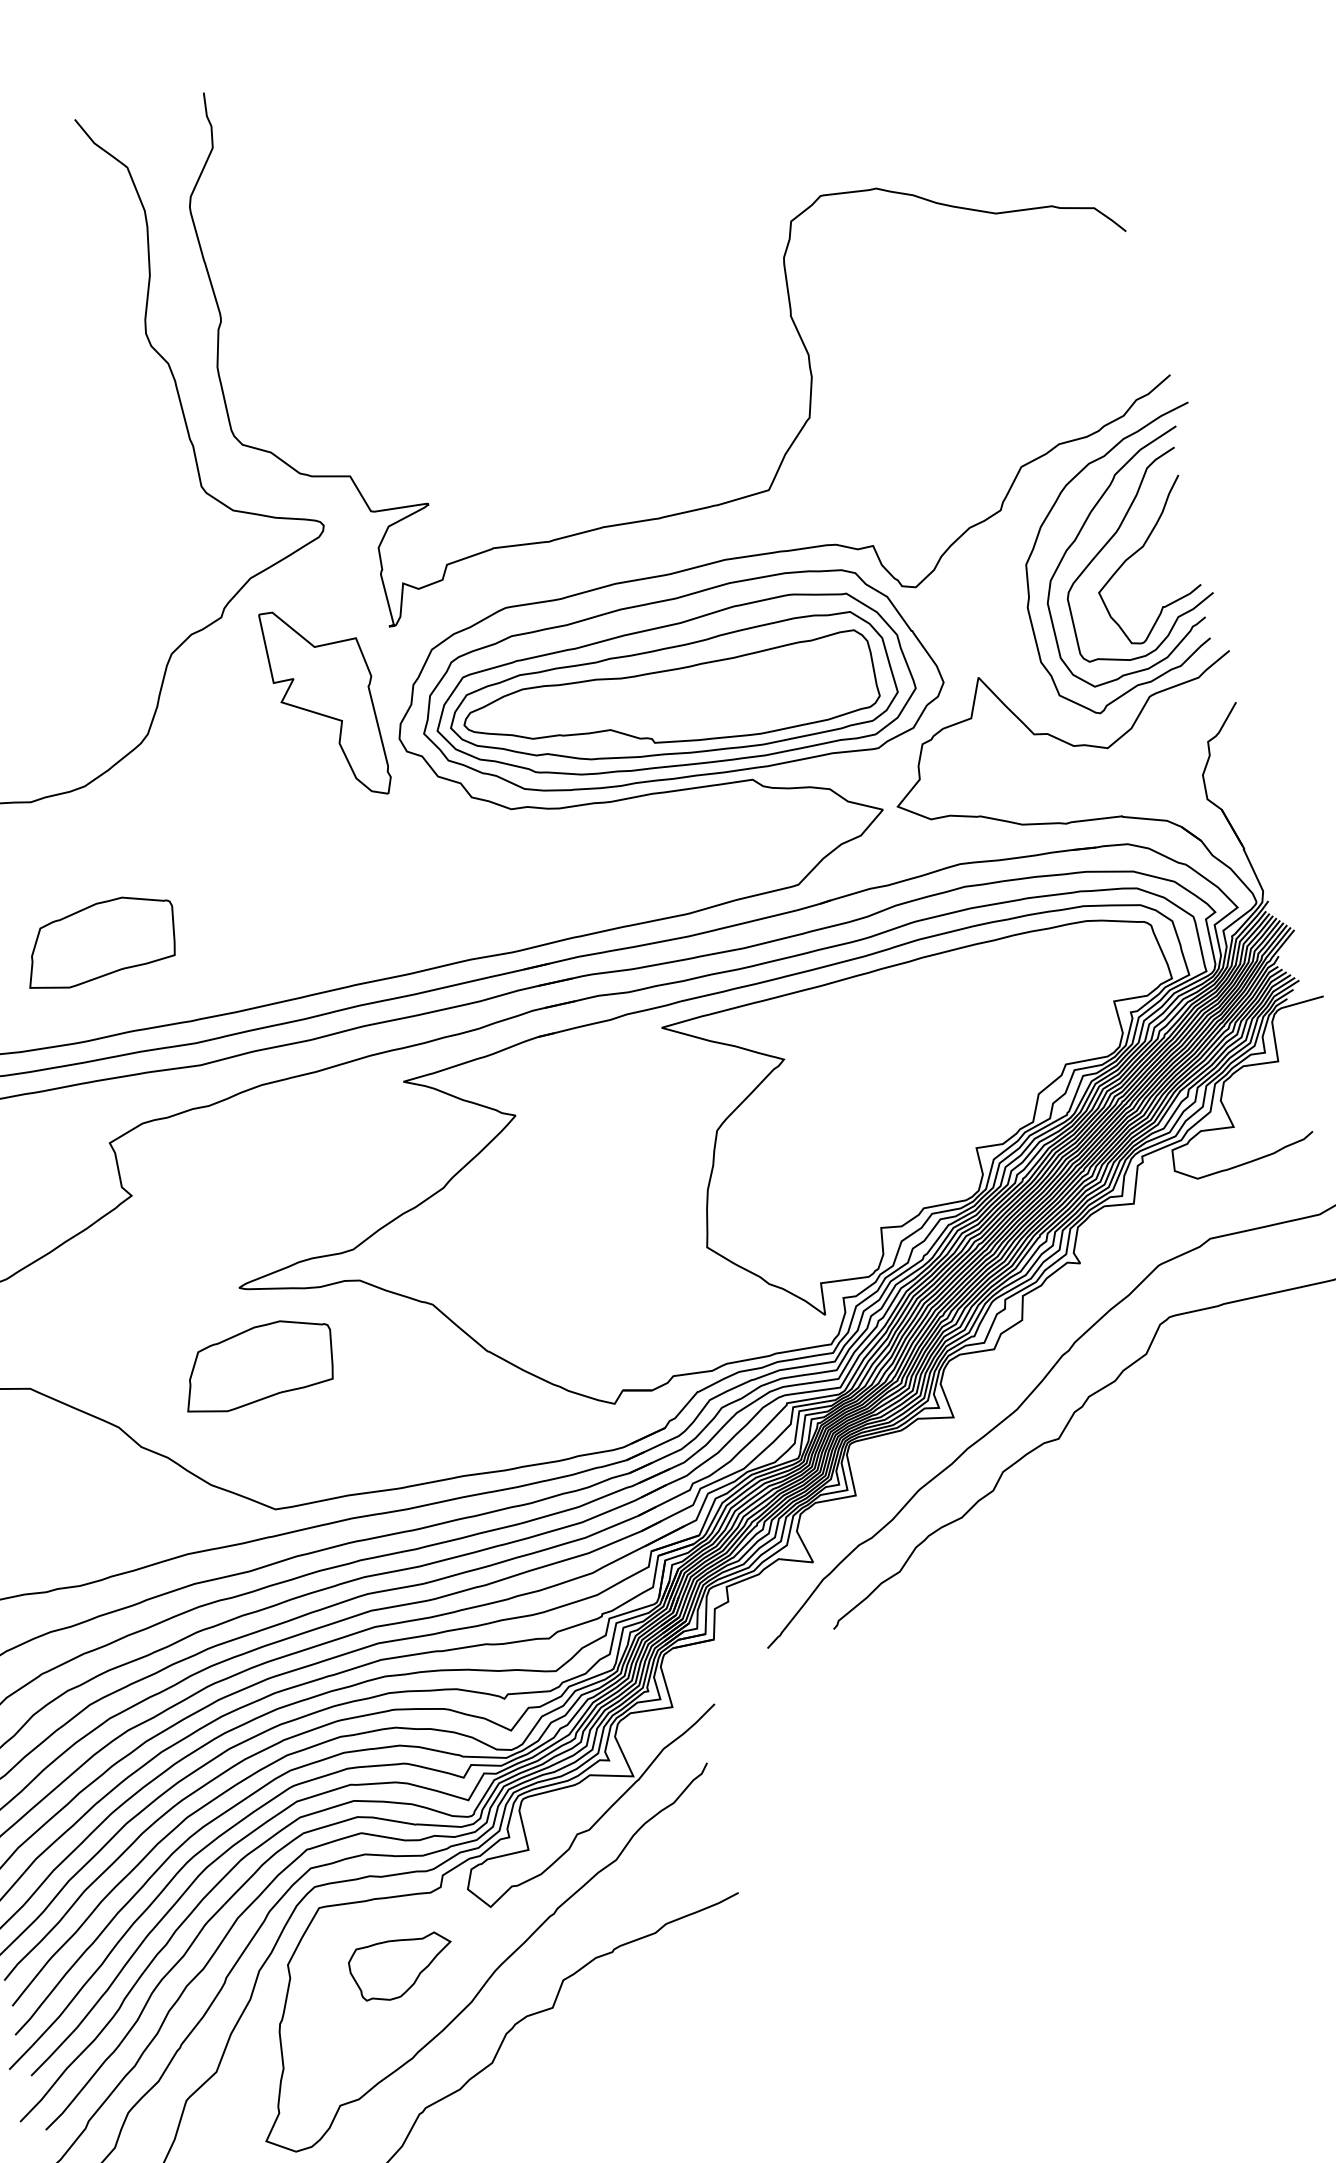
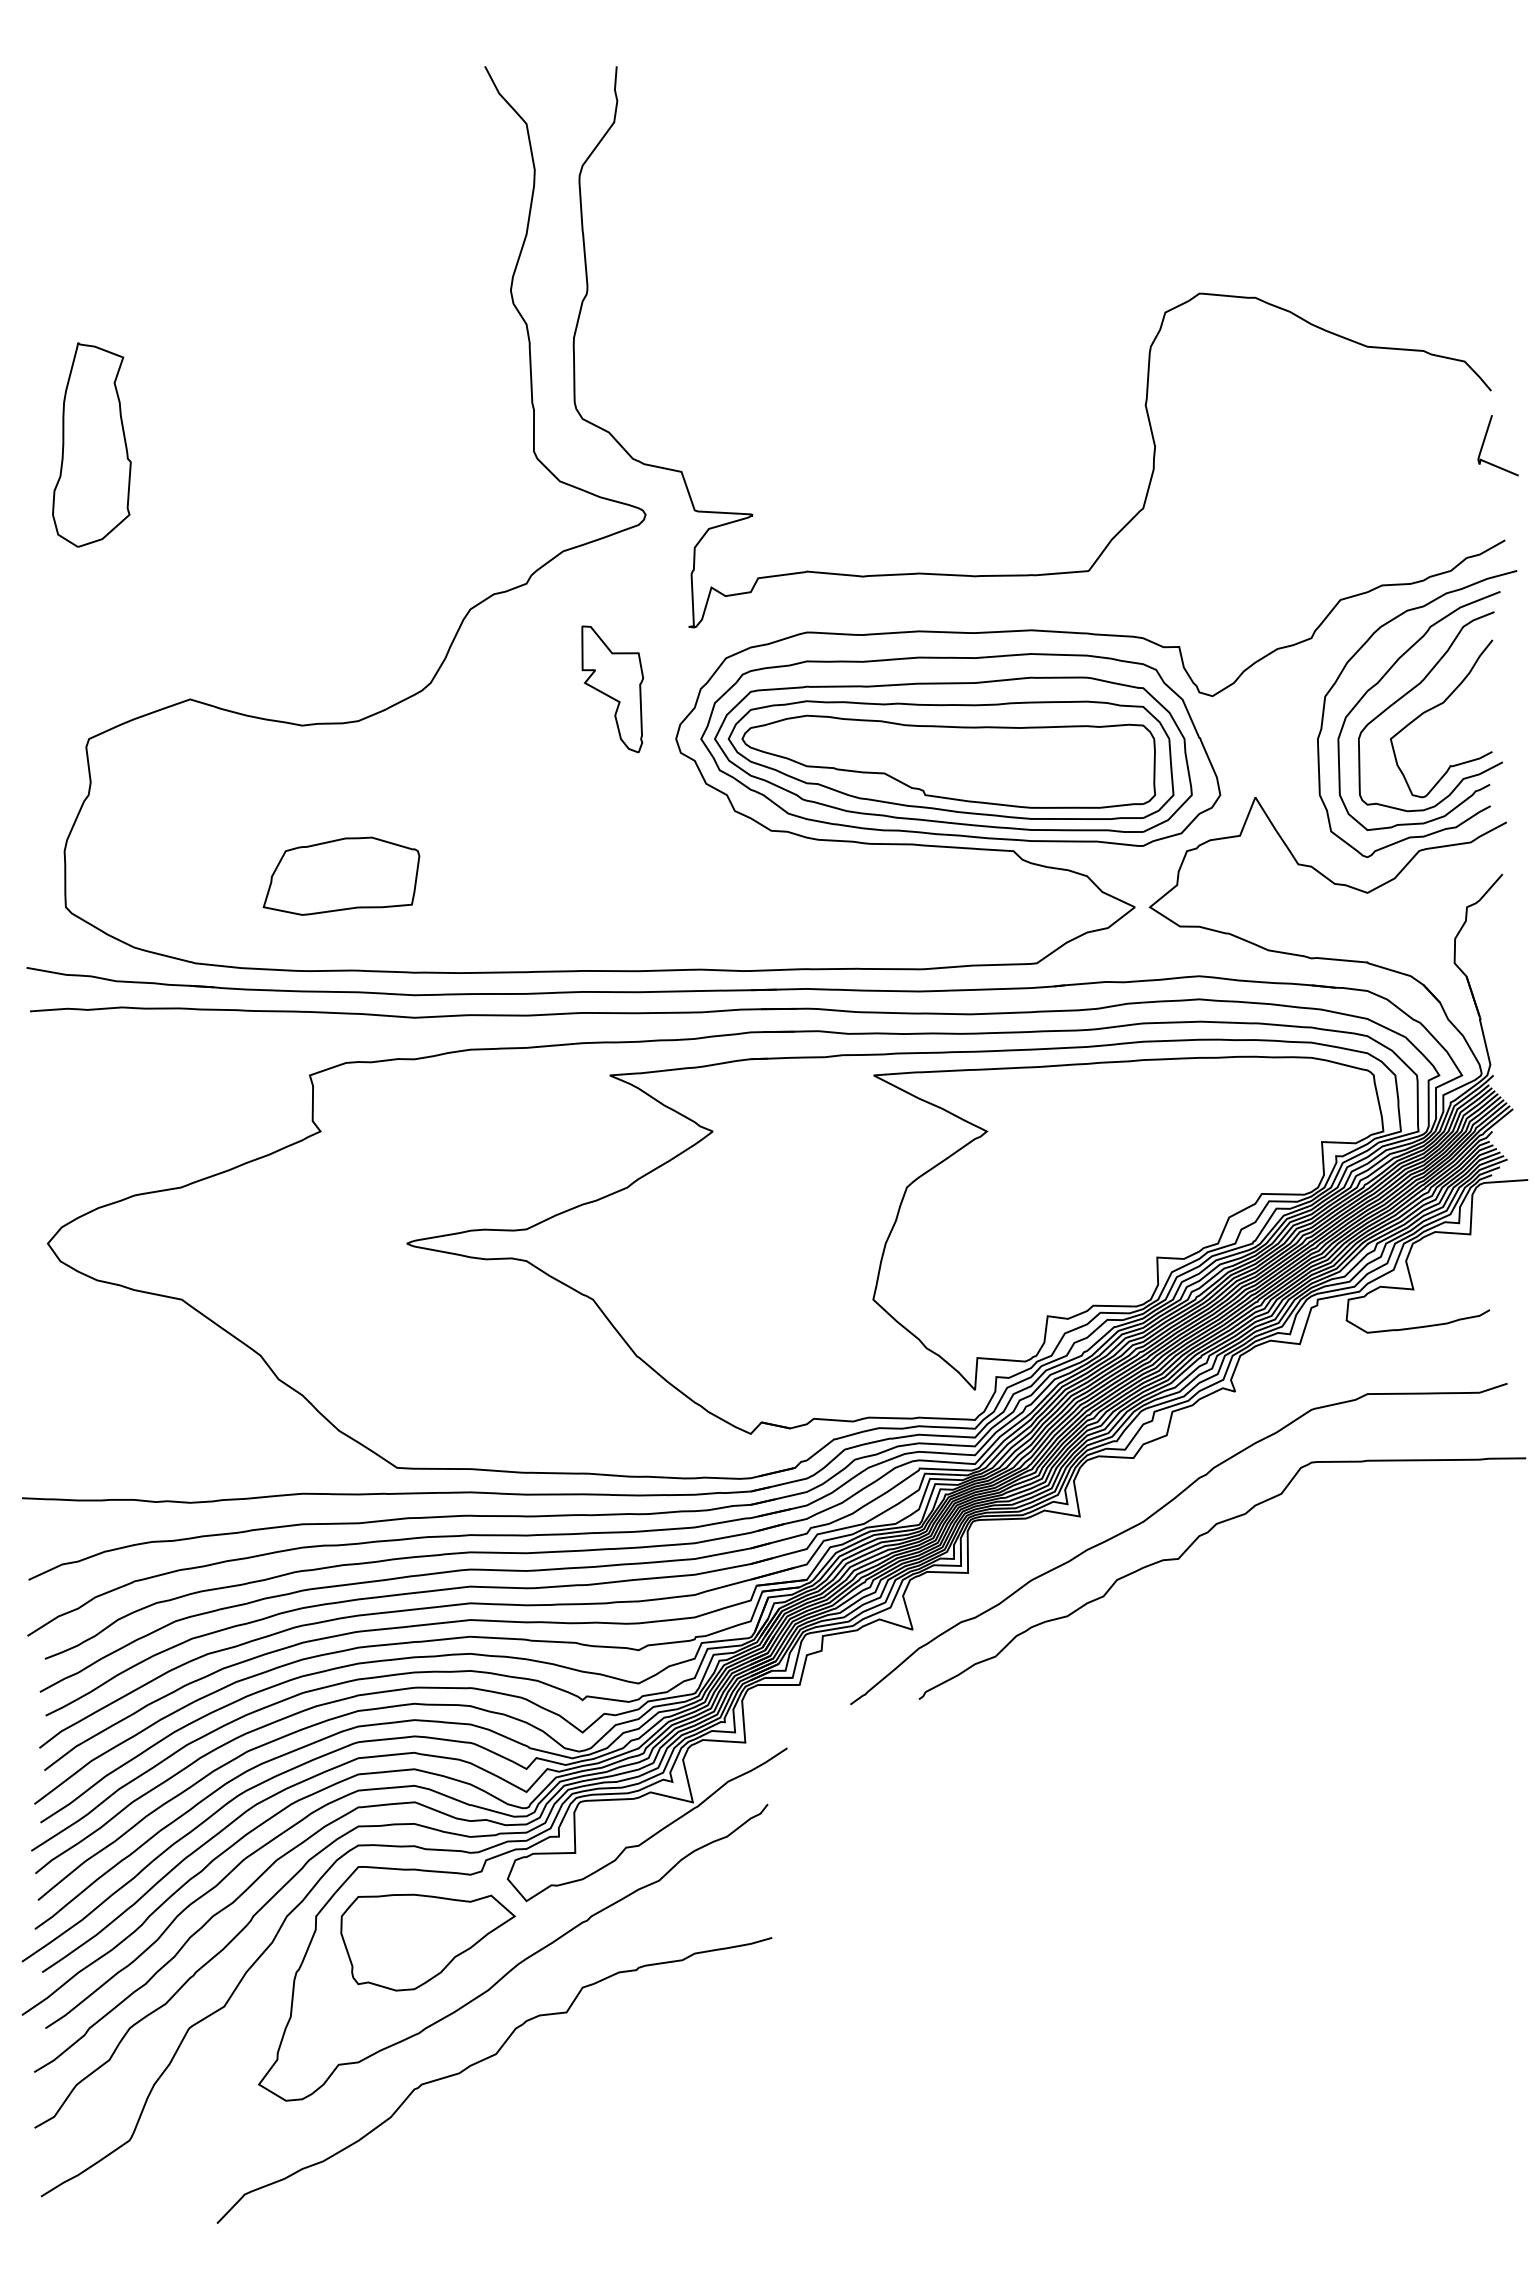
curve: (1130, 281) -> (1485, 440), added
part: (327, 703) -> (612, 689), size x0.62
part: (257, 1364) -> (409, 1322), removed
part: (402, 1967) -> (427, 1942), size x1.67

